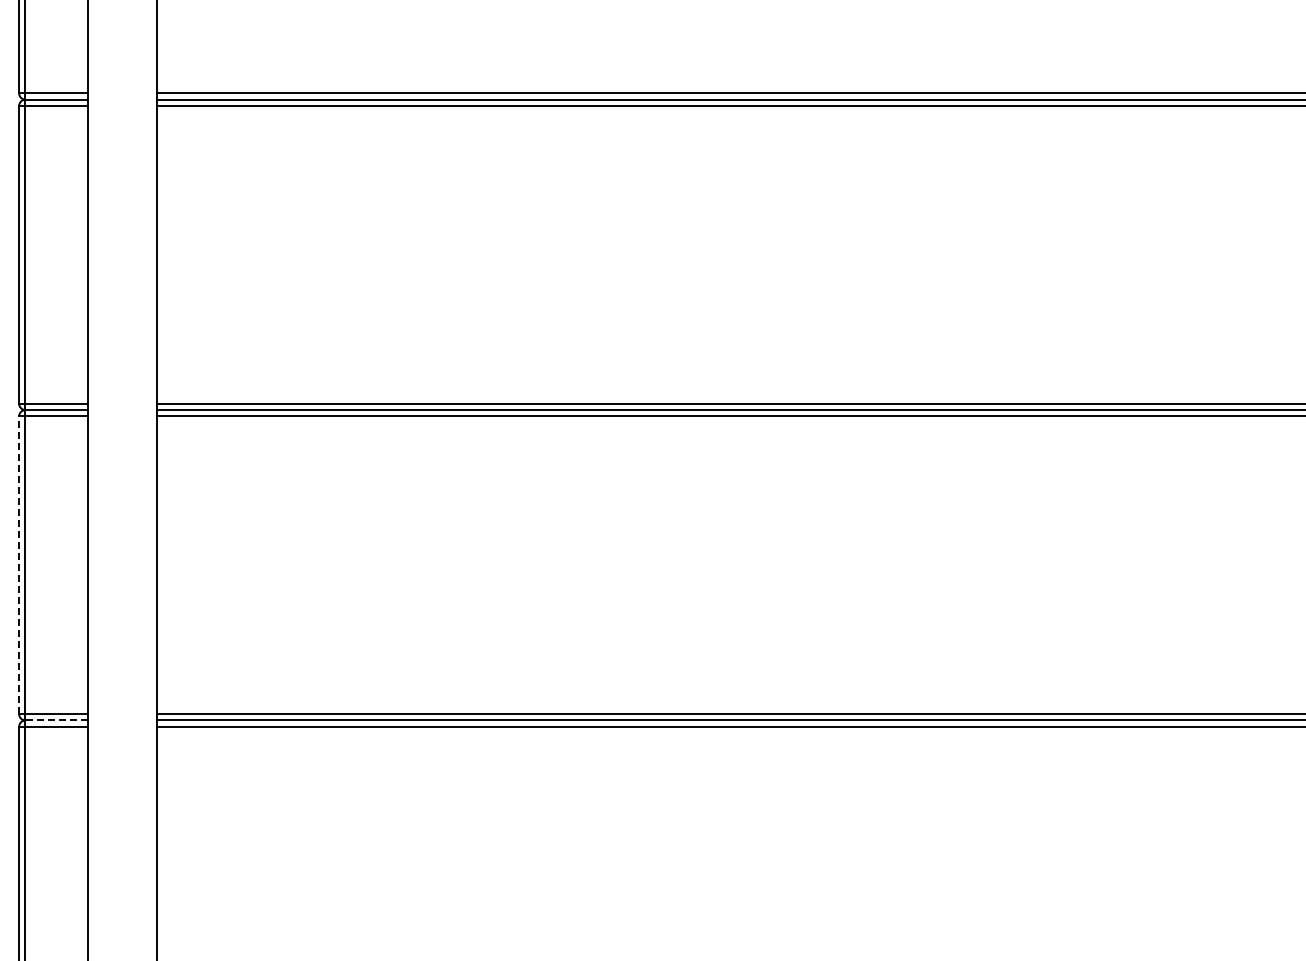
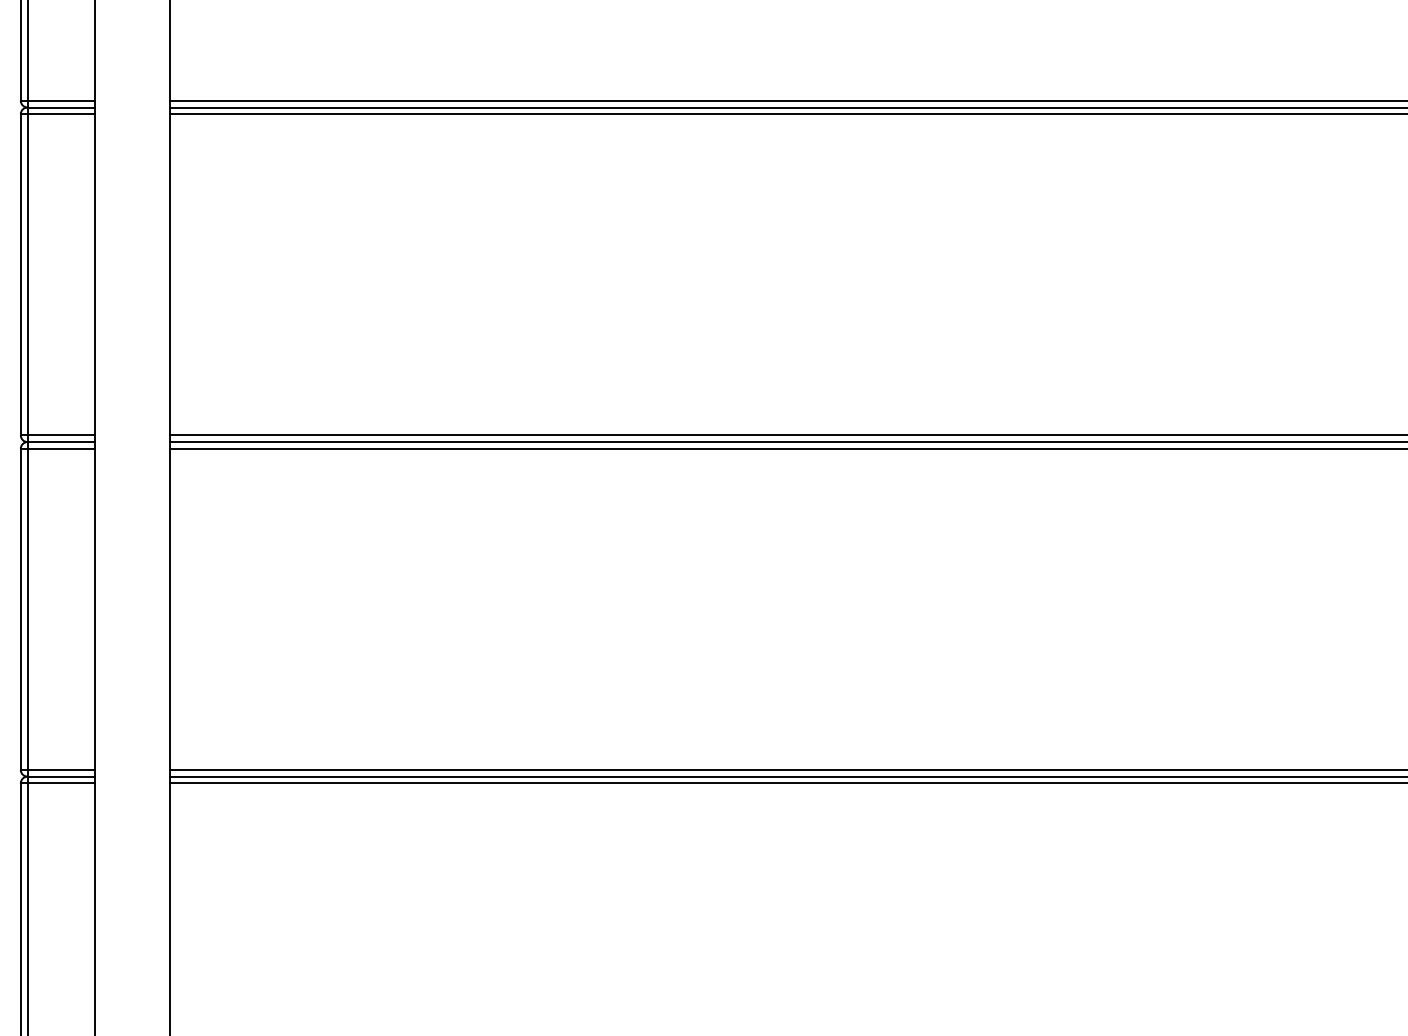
line: (19, 565) -> (21, 609), dashed -> solid
line: (56, 720) -> (61, 776), dashed -> solid

